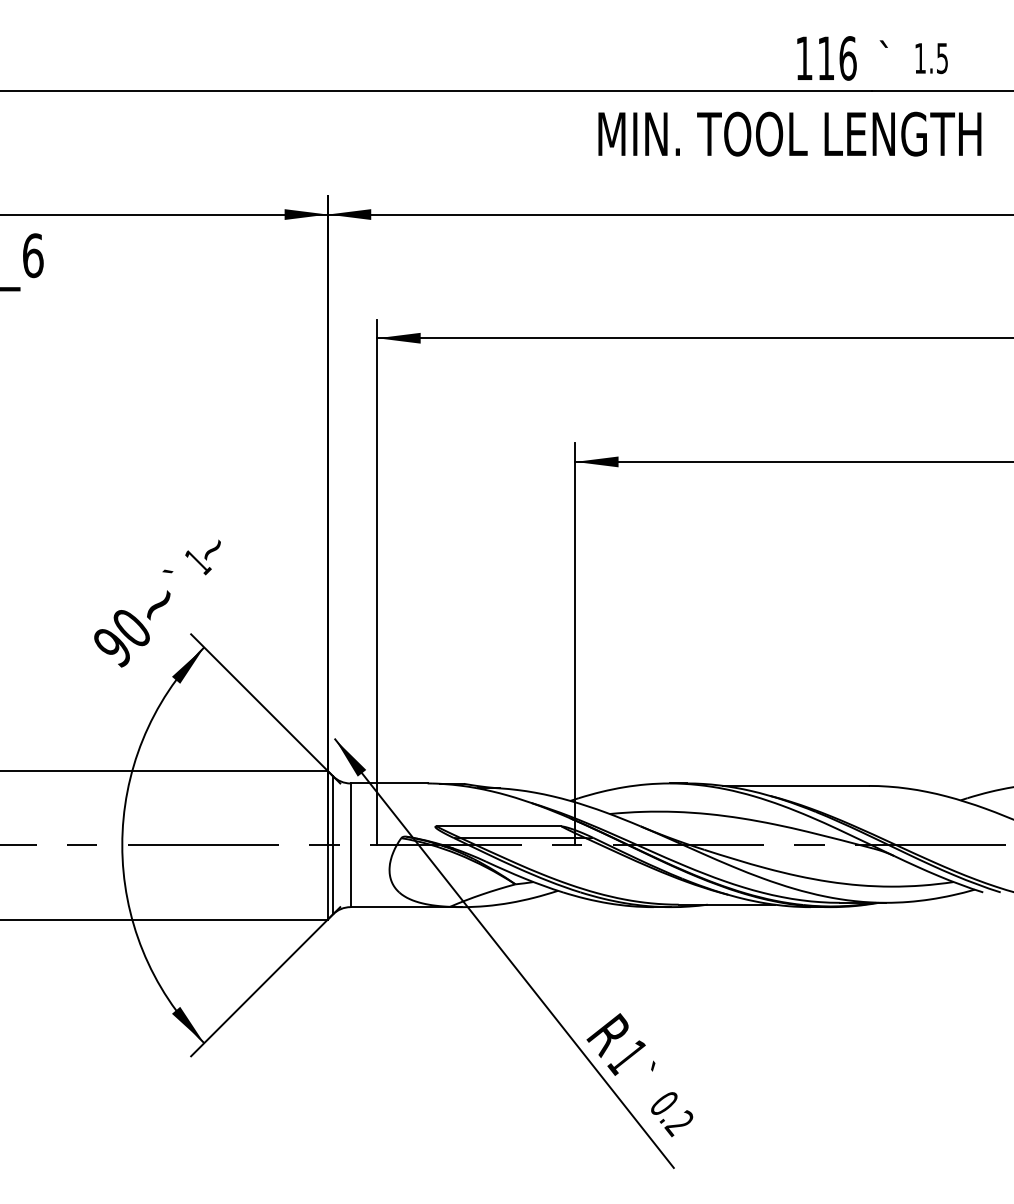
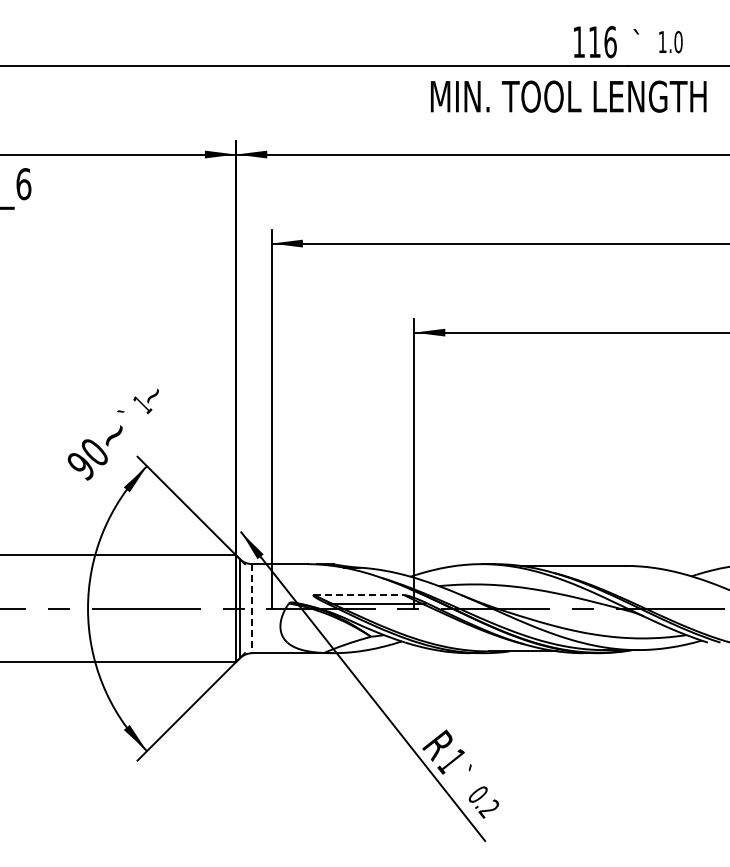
text: (942, 57) -> (678, 41), 1.5 -> 1.0
line: (499, 827) -> (359, 595), solid -> dashed
line: (350, 845) -> (252, 608), solid -> dashed

